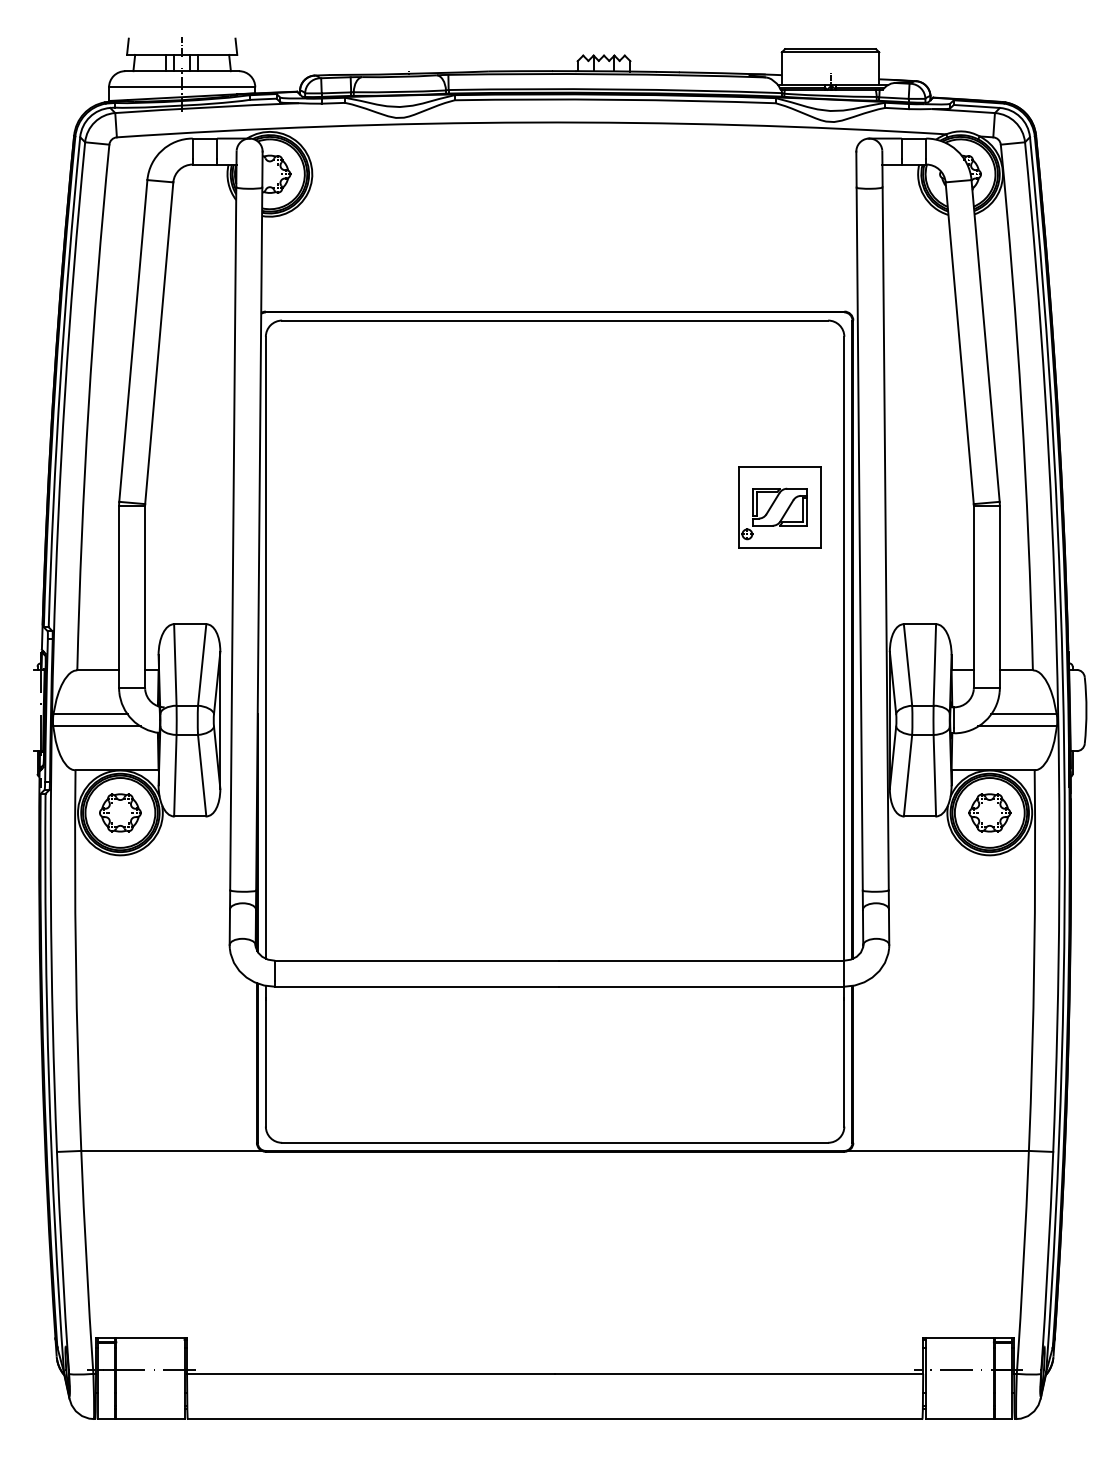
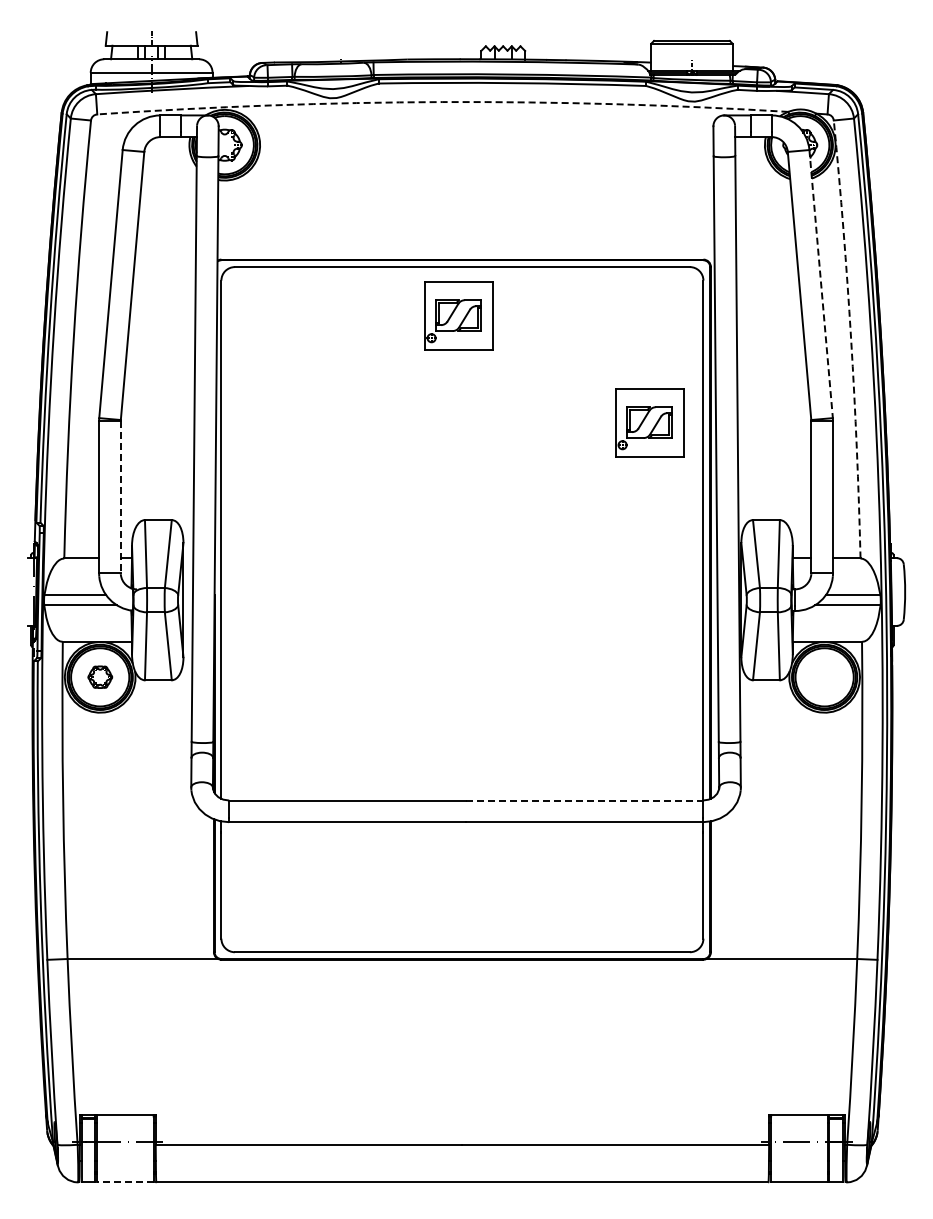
arc: (531, 123) -> (442, 102), solid -> dashed
line: (986, 341) -> (821, 284), solid -> dashed
part: (550, 378) -> (458, 315), added
arc: (1022, 407) -> (851, 339), solid -> dashed
line: (144, 597) -> (120, 497), solid -> dashed
part: (120, 811) -> (100, 676), size x0.7
part: (989, 811) -> (824, 676), removed
line: (702, 960) -> (585, 800), solid -> dashed
line: (149, 1419) -> (124, 1182), solid -> dashed

